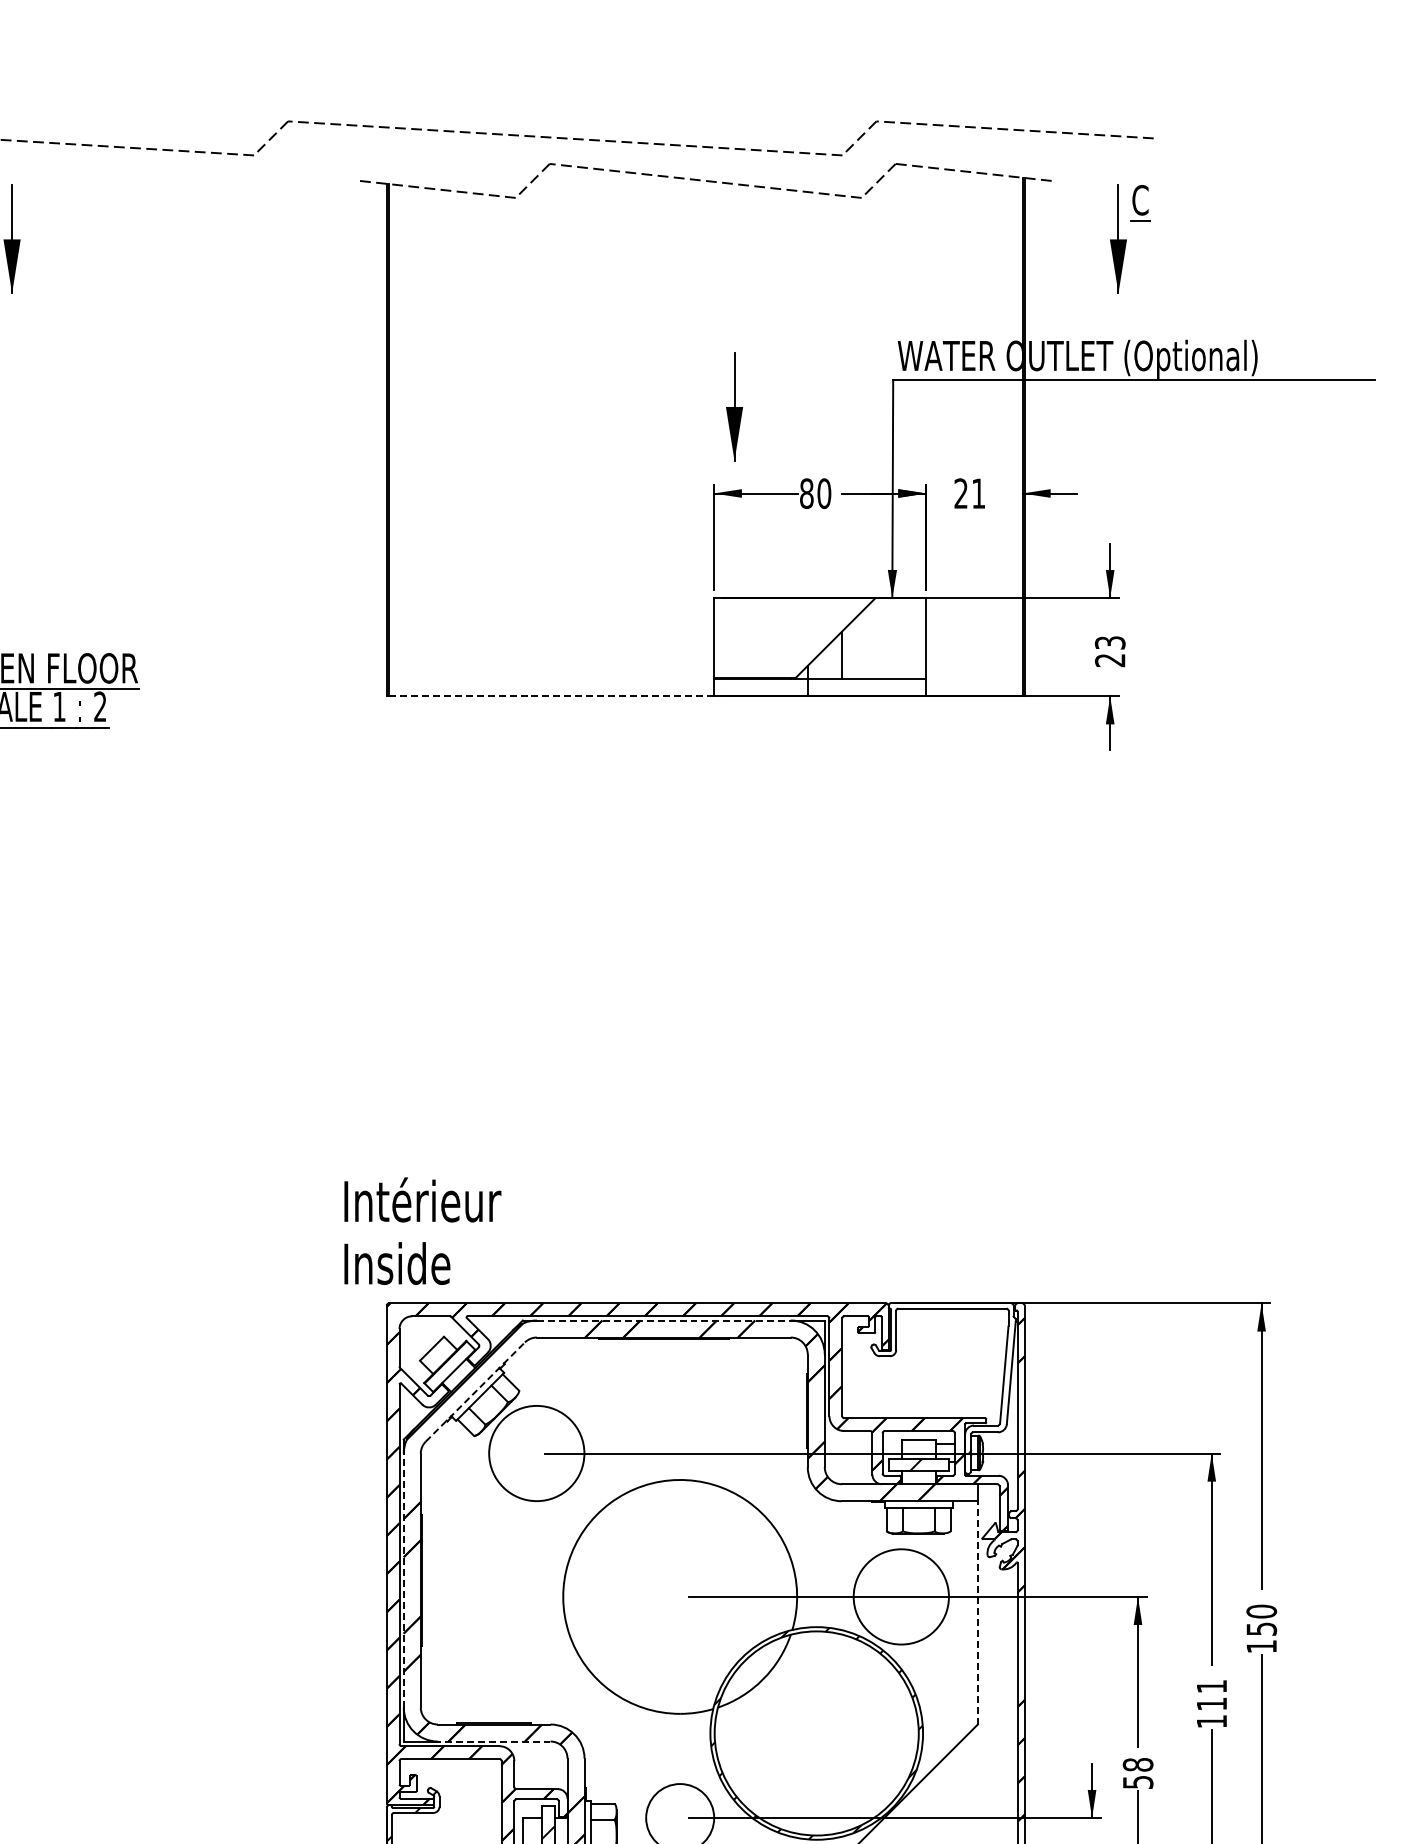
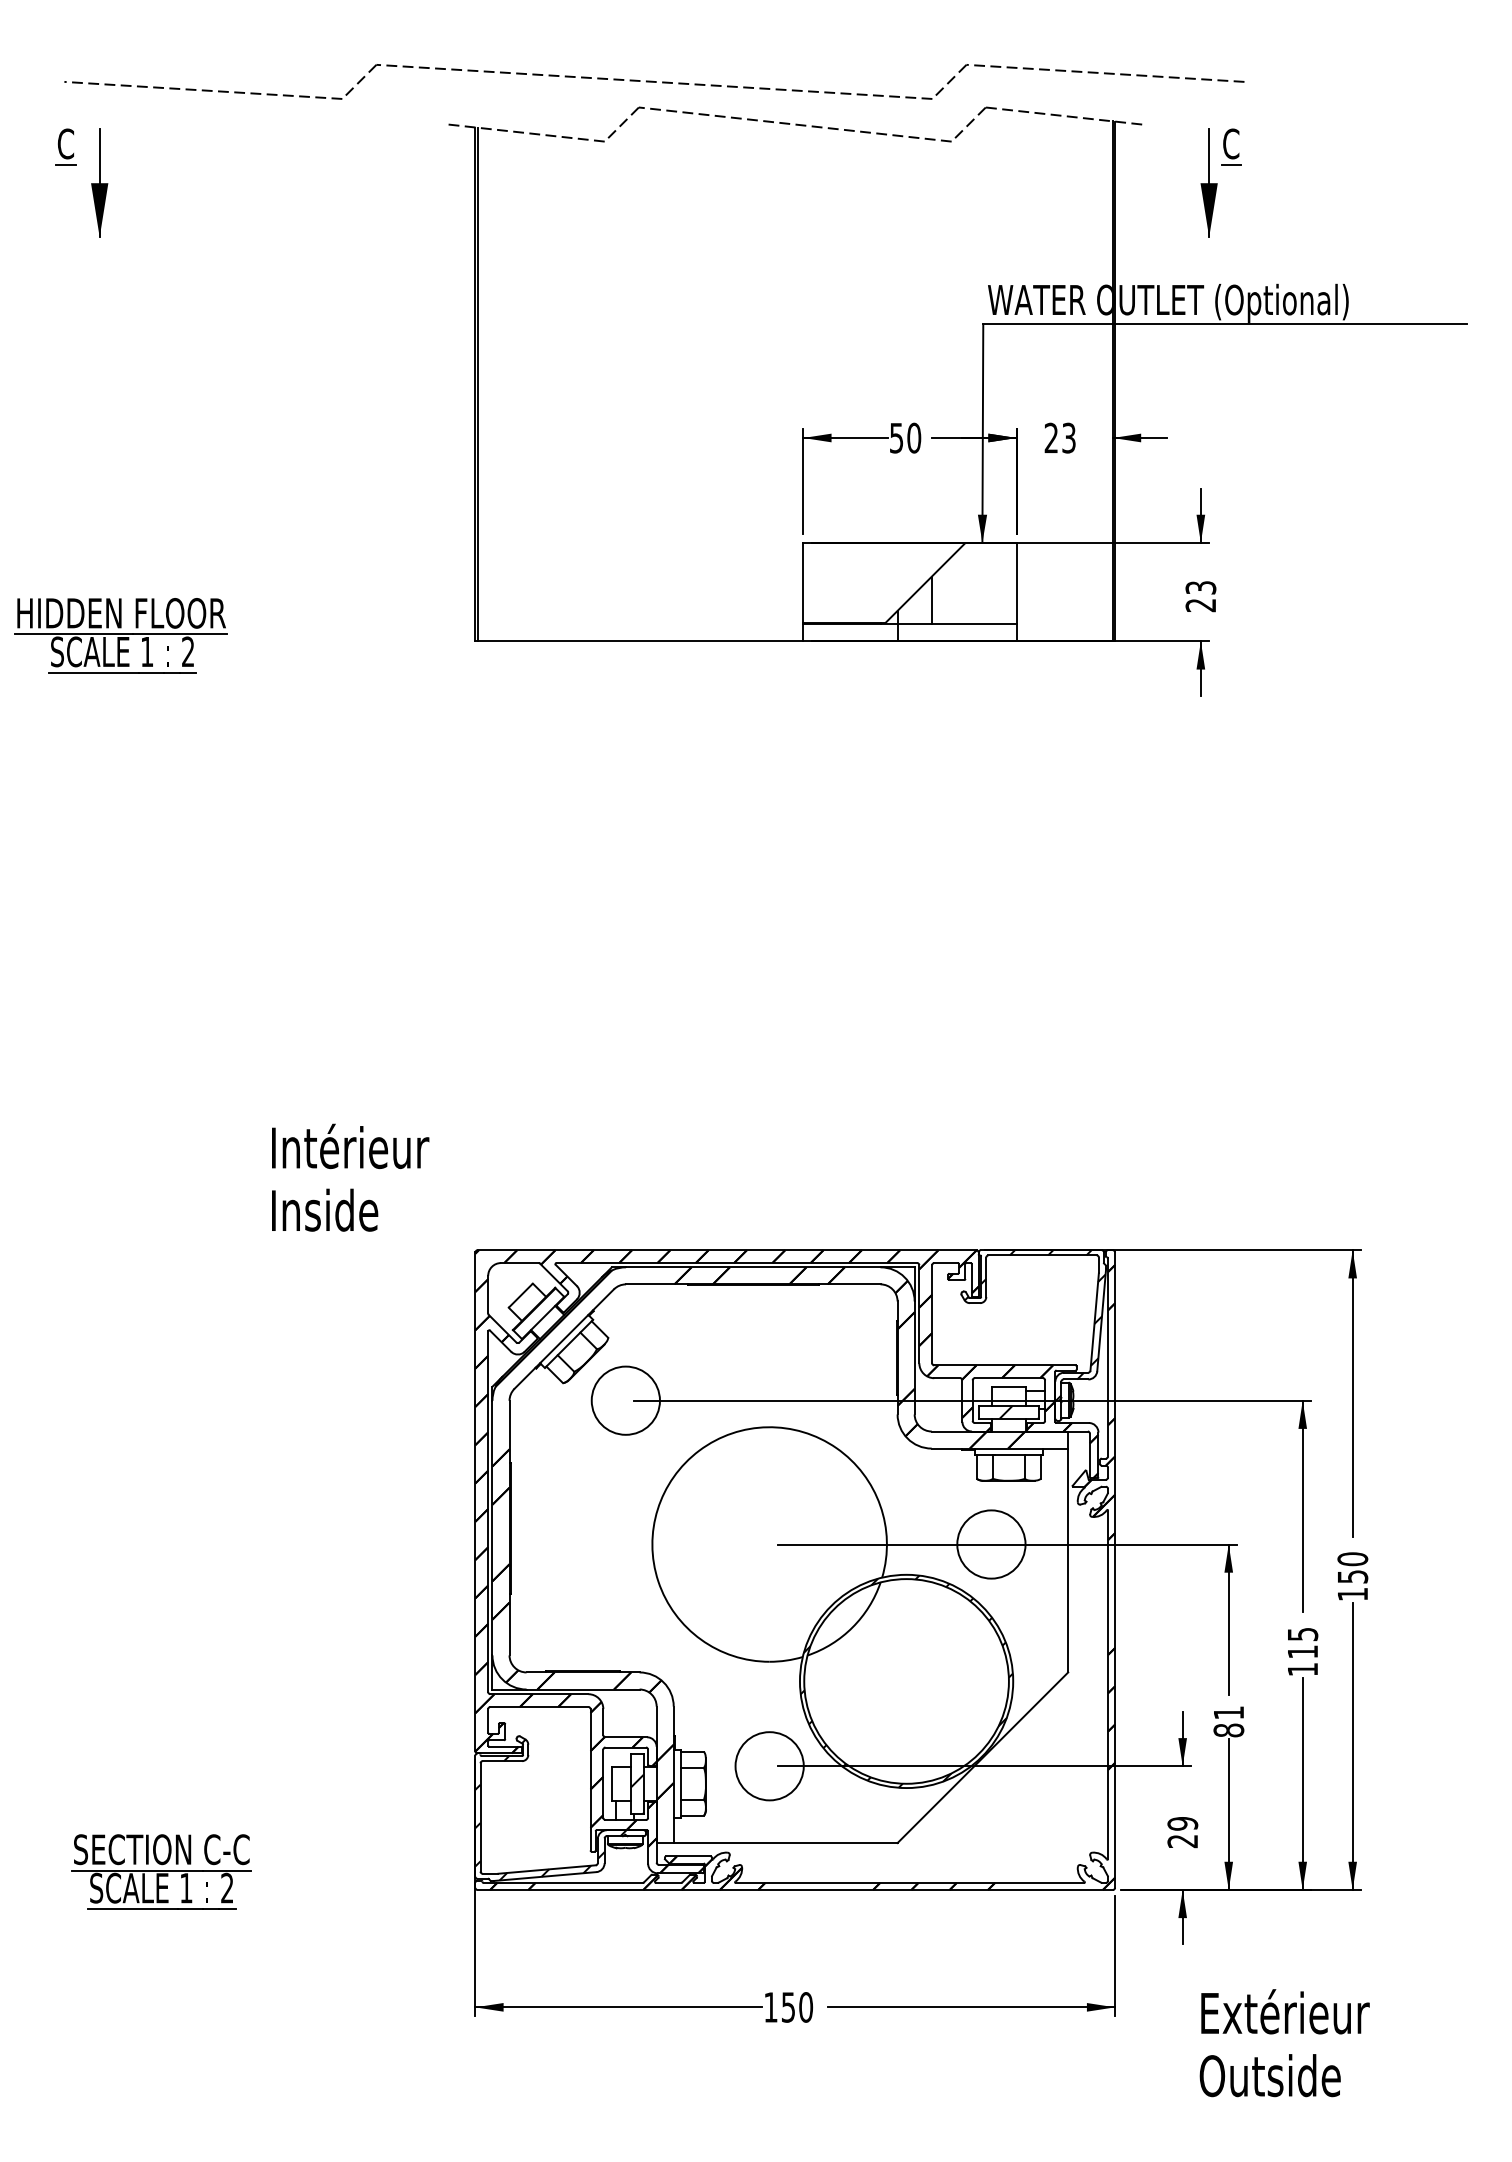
part: (733, 406) -> (823, 350), removed
text: (806, 493) -> (896, 437), 80 -> 50
text: (978, 493) -> (1068, 437), 21 -> 23
line: (551, 696) -> (640, 641), dashed -> solid
text: (422, 1230) -> (350, 1177), moved
line: (664, 1320) -> (753, 1267), dashed -> solid
hatch: (944, 1378) -> (1034, 1325), added
line: (475, 1391) -> (564, 1338), dashed -> solid
circle: (536, 1453) -> (625, 1400), size x0.71
line: (403, 1579) -> (492, 1527), dashed -> solid
circle: (901, 1596) -> (991, 1544), size x0.71
line: (978, 1612) -> (1068, 1560), dashed -> solid
text: (1212, 1686) -> (1303, 1634), 111 -> 115
line: (494, 1741) -> (583, 1689), dashed -> solid
text: (1137, 1773) -> (1228, 1721), 58 -> 81

